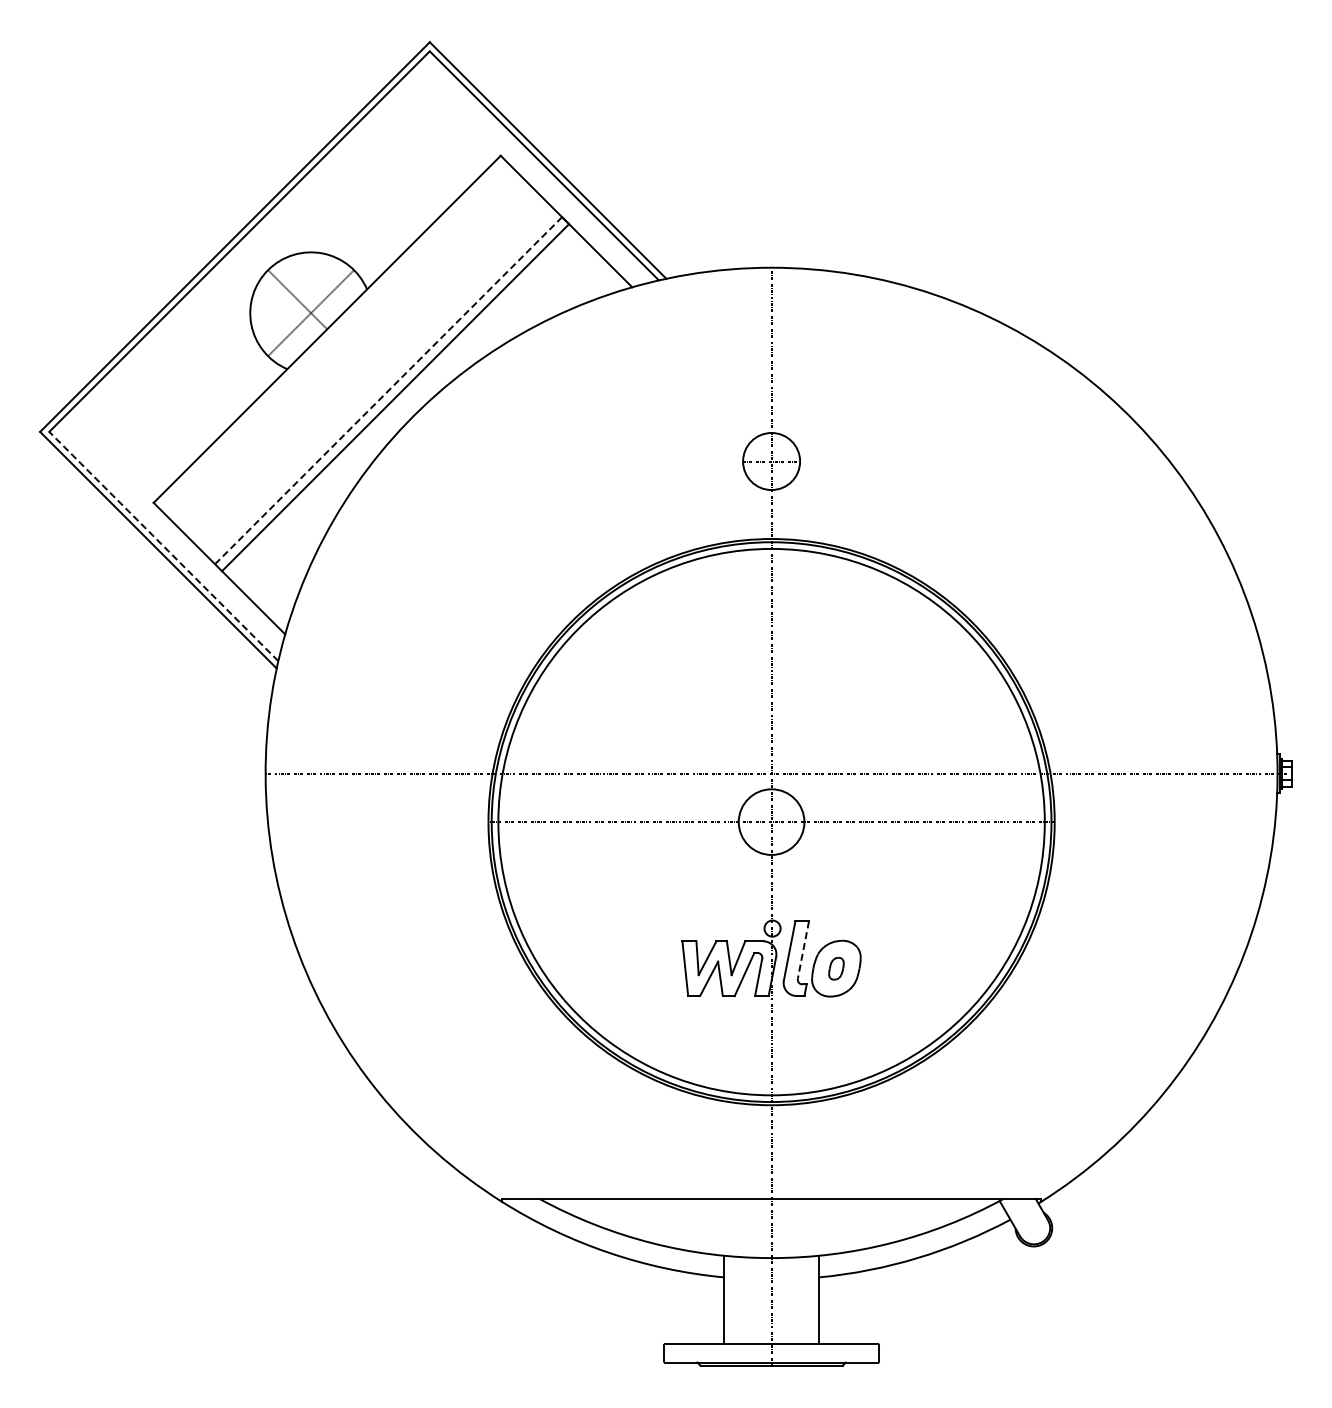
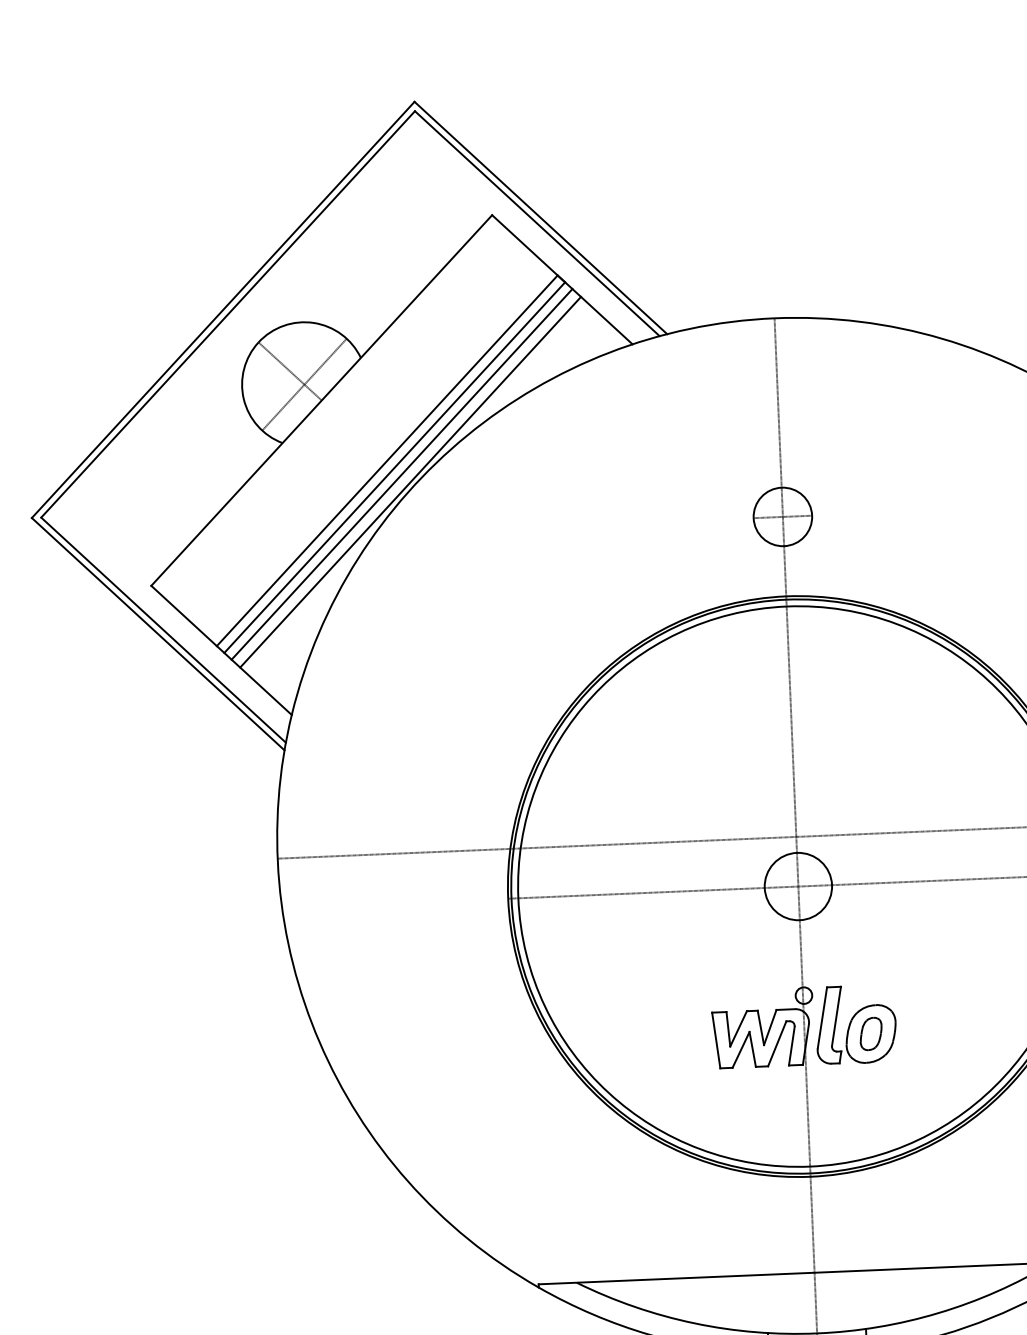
line: (388, 390) -> (387, 460), dashed -> solid
line: (402, 404) -> (402, 474), added
line: (409, 412) -> (409, 482), added
line: (163, 546) -> (163, 630), dashed -> solid
line: (803, 950) -> (836, 1016), dashed -> solid
part: (836, 968) -> (871, 1033), size x1.43

